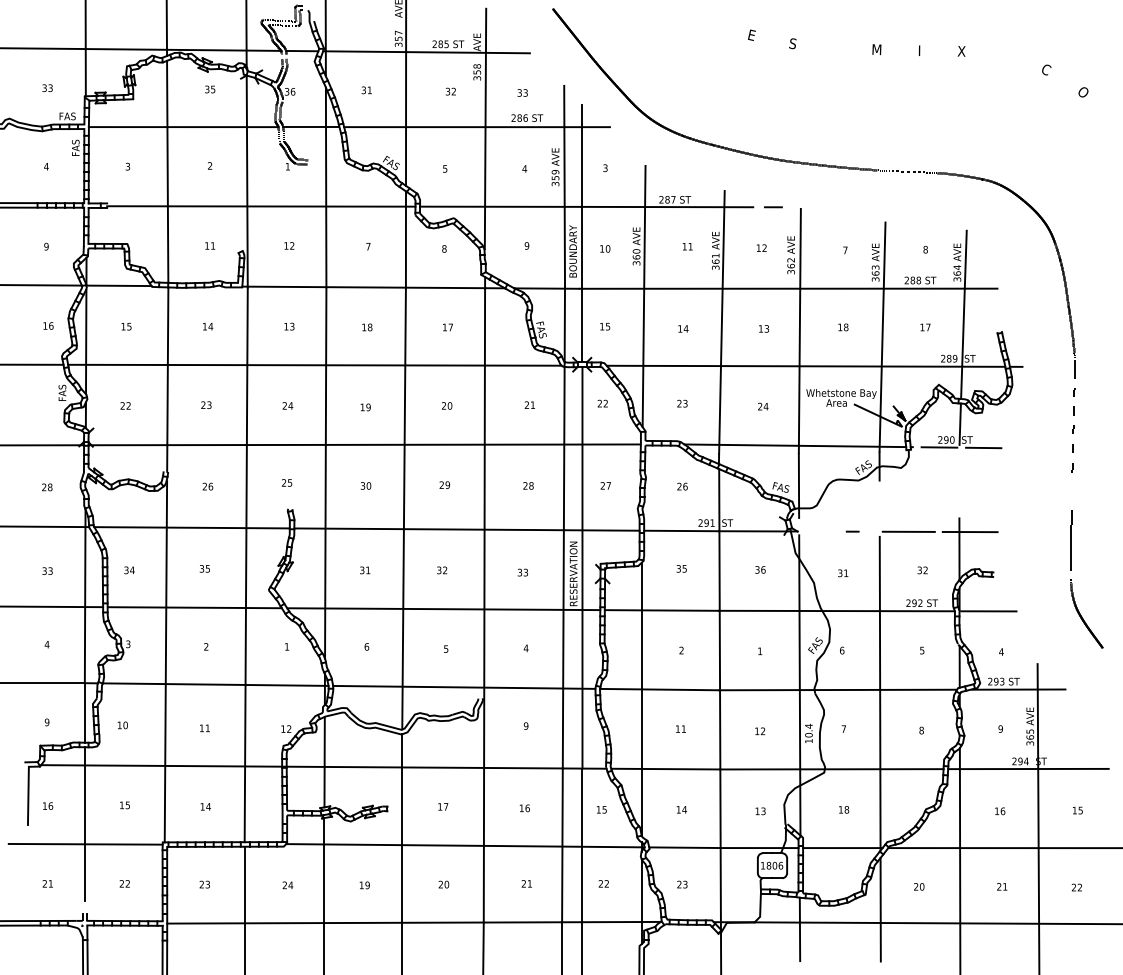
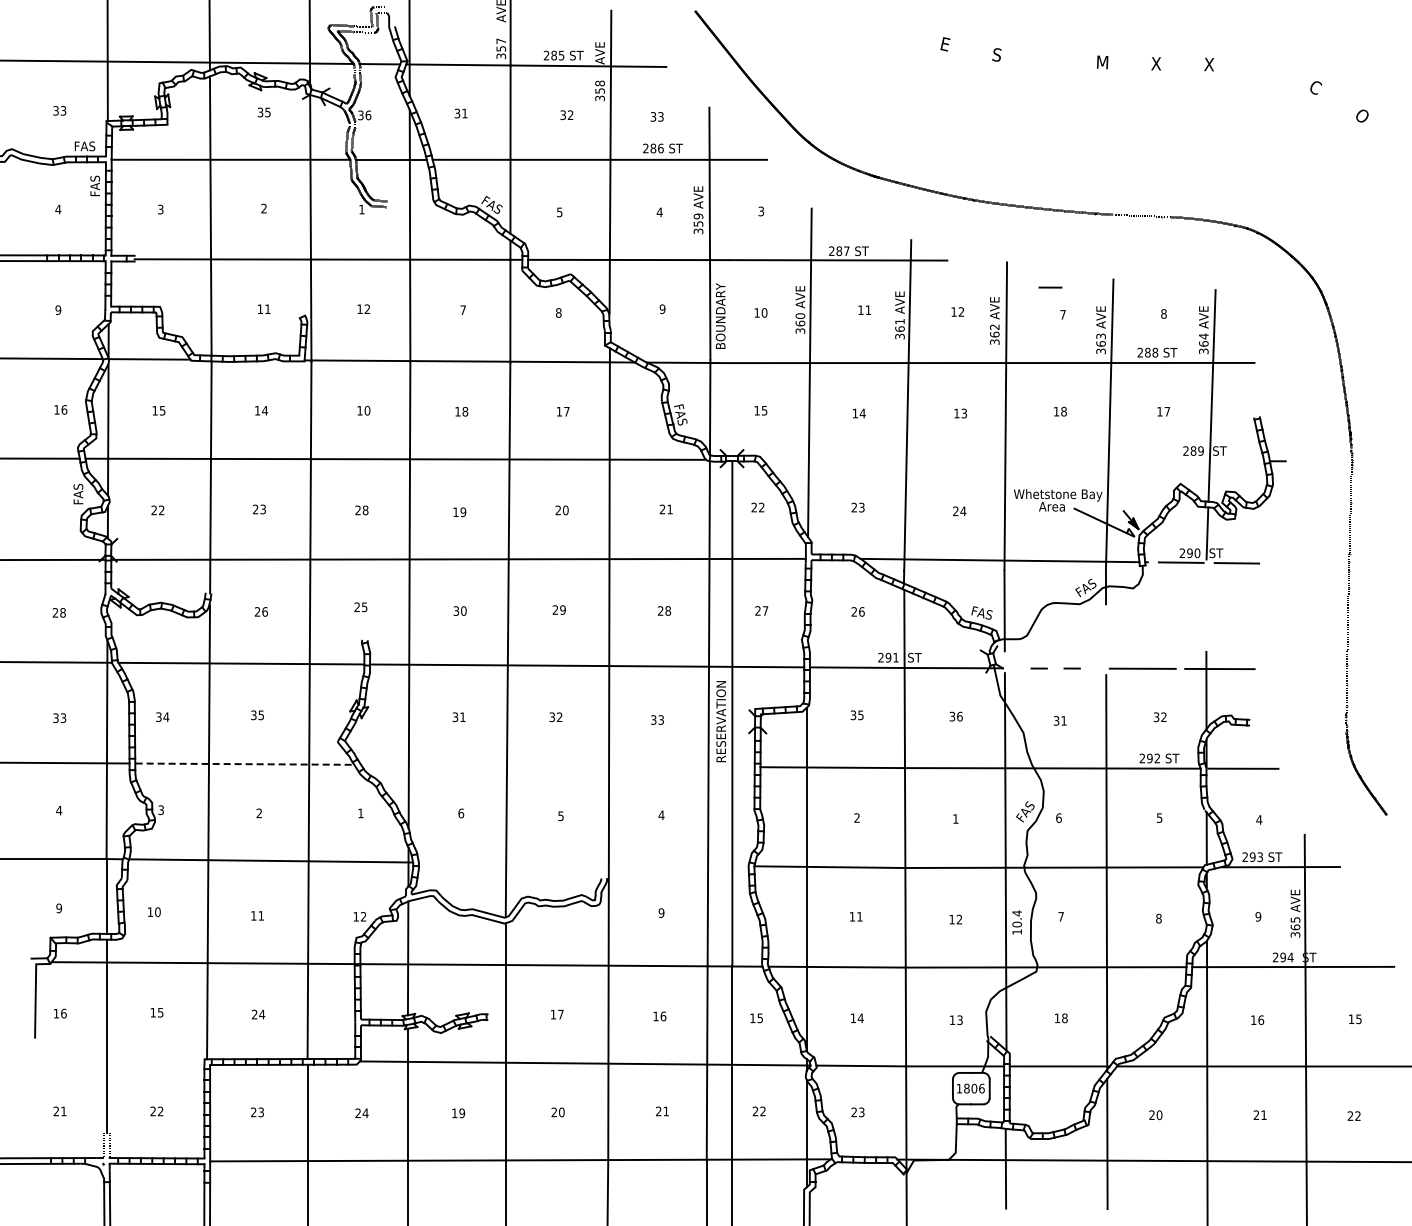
text: (918, 50) -> (1155, 63), I -> X
line: (773, 207) -> (1050, 287), moved
line: (582, 233) -> (732, 293), removed
text: (292, 326) -> (367, 410), 13 -> 10
line: (806, 366) -> (1013, 460), removed
text: (290, 405) -> (365, 510), 24 -> 28
line: (825, 531) -> (1038, 668), added
line: (195, 607) -> (245, 764), solid -> dashed
line: (443, 608) -> (557, 765), removed
line: (464, 687) -> (583, 864), removed
text: (202, 806) -> (254, 1014), 14 -> 24
line: (85, 844) -> (107, 1061), removed

